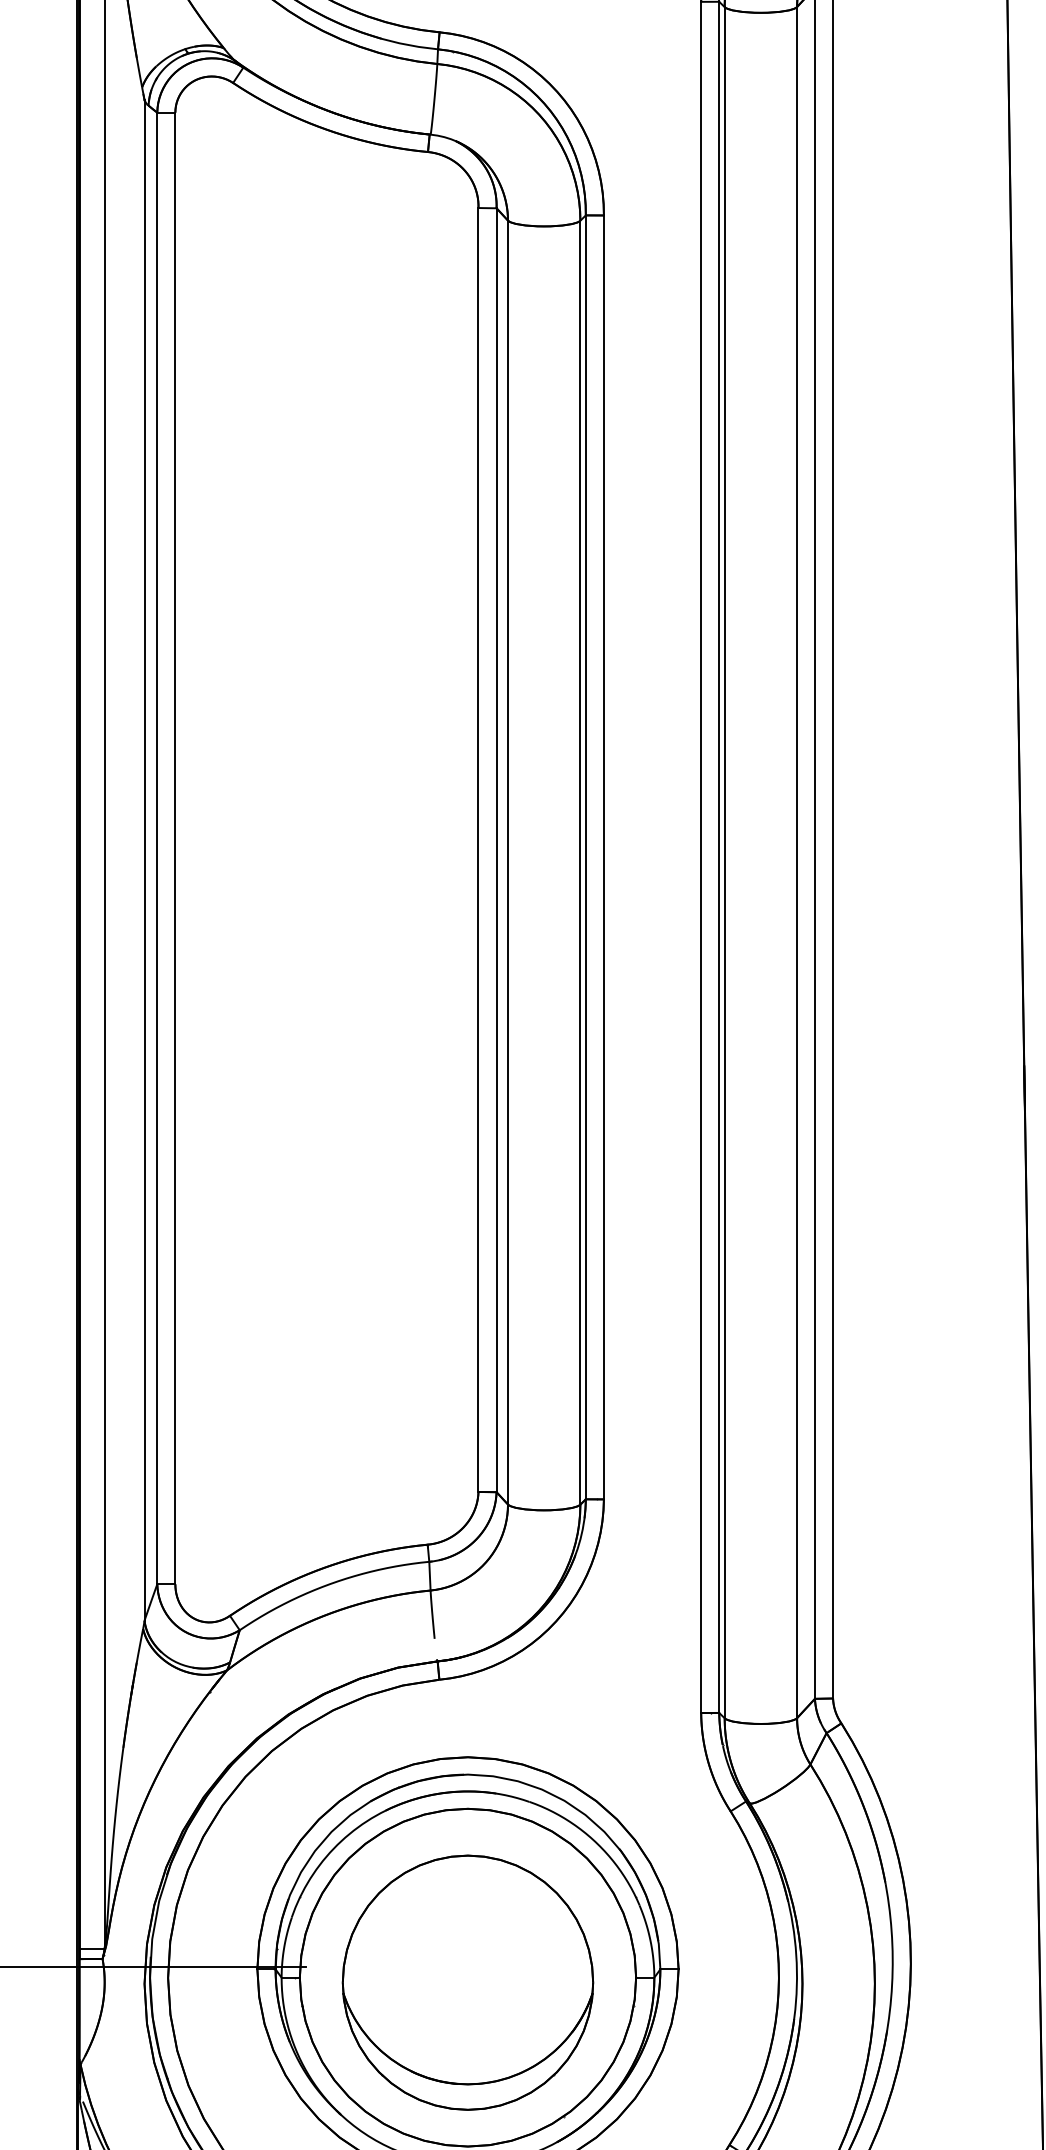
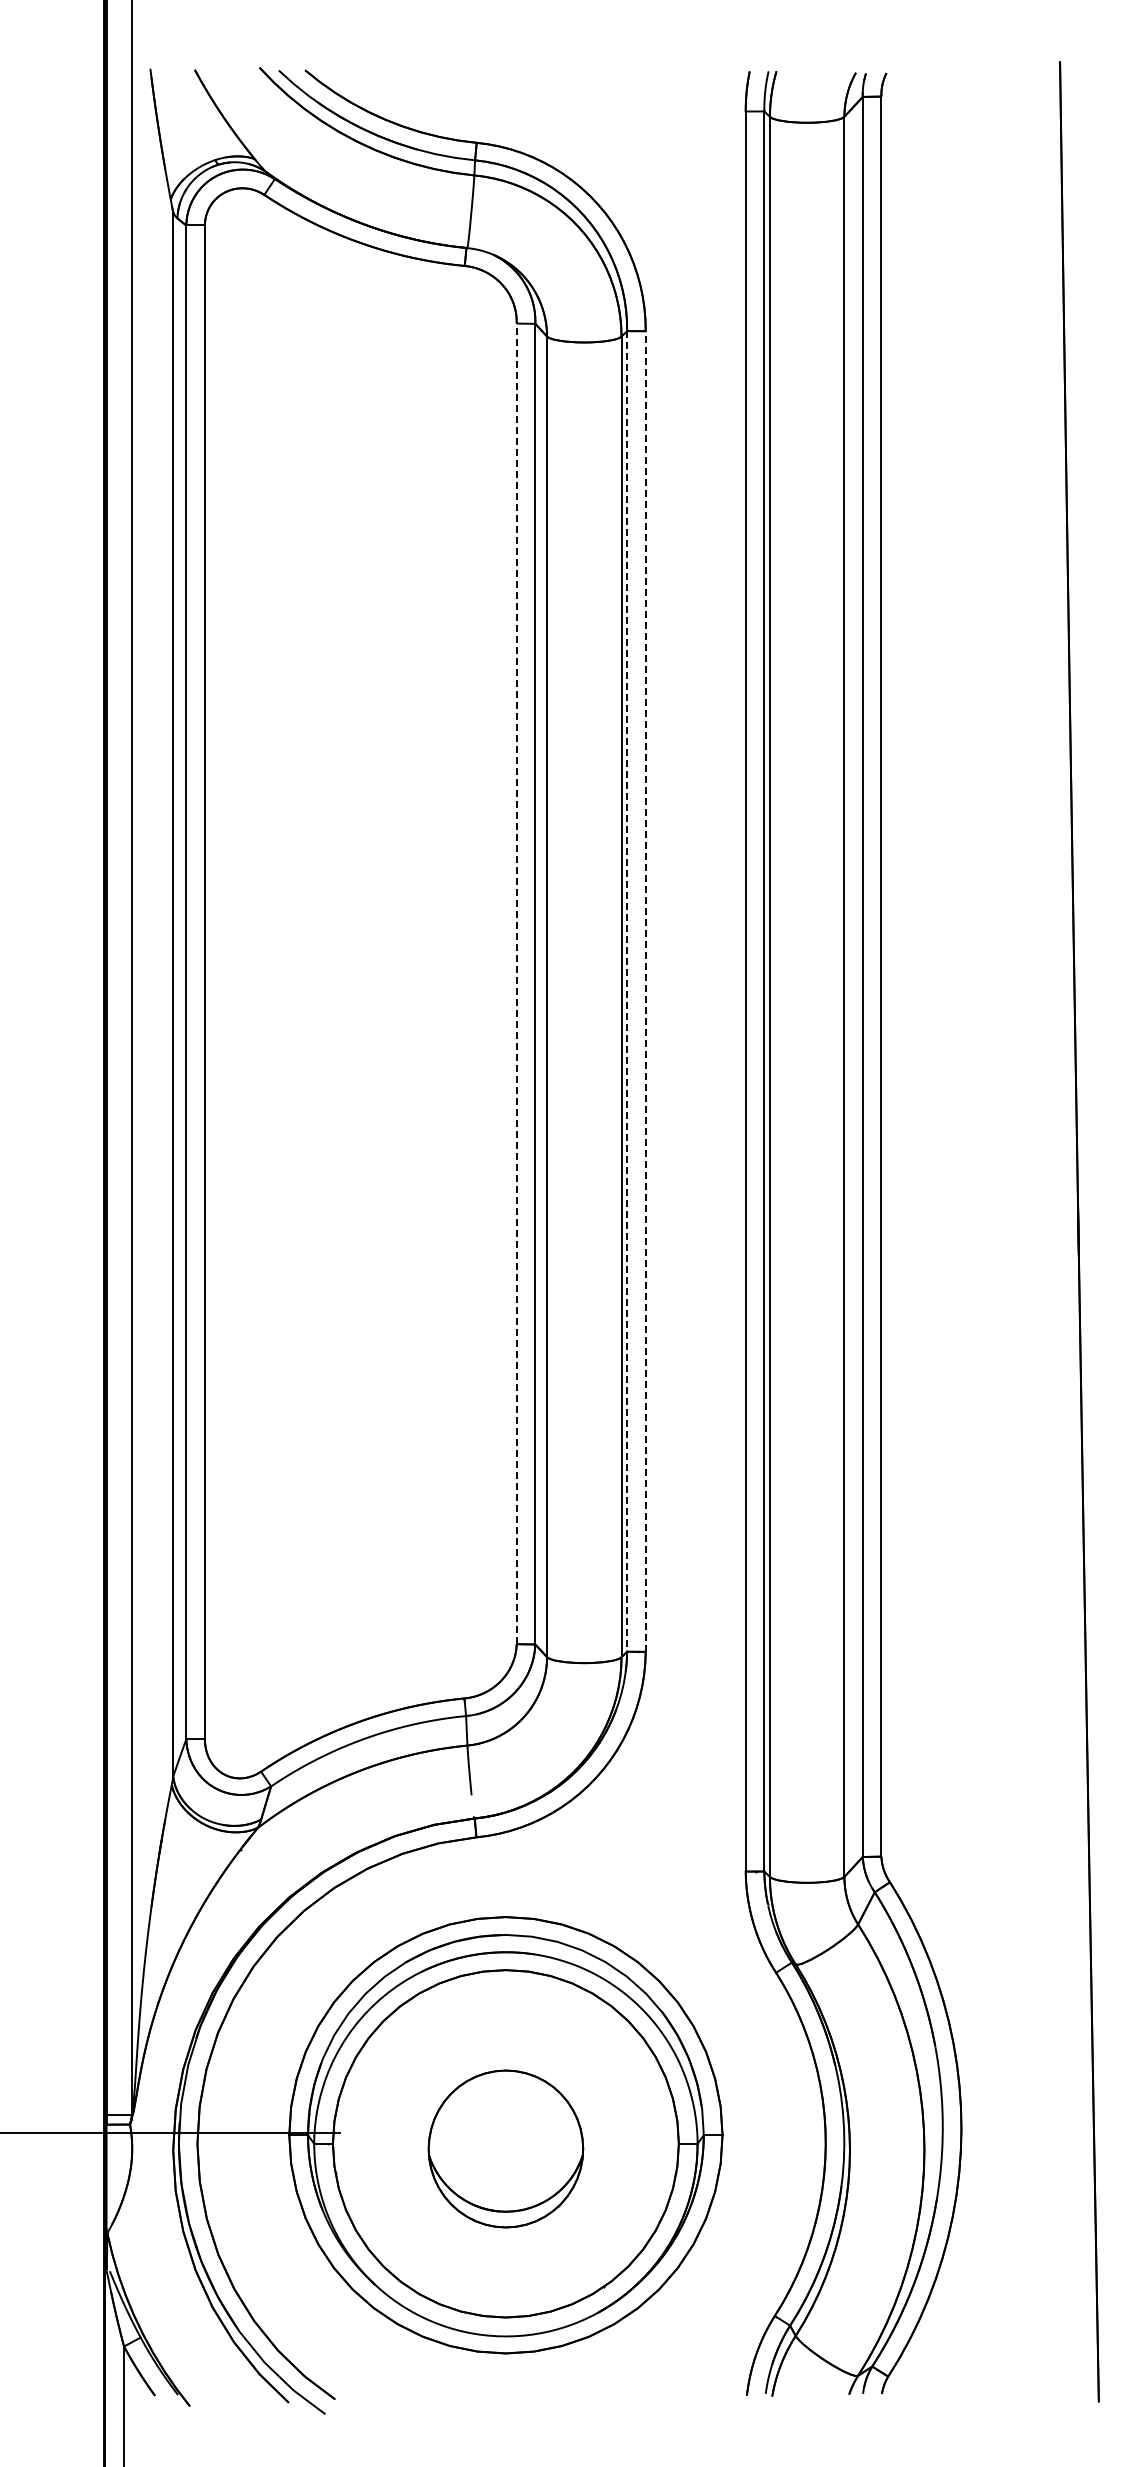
line: (478, 849) -> (516, 983), solid -> dashed
line: (586, 857) -> (627, 991), solid -> dashed
line: (603, 857) -> (645, 991), solid -> dashed
part: (467, 1982) -> (505, 2148), size x0.6

